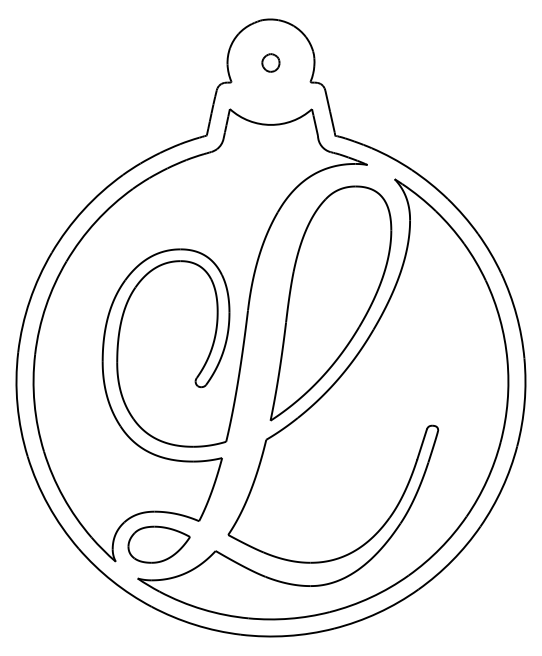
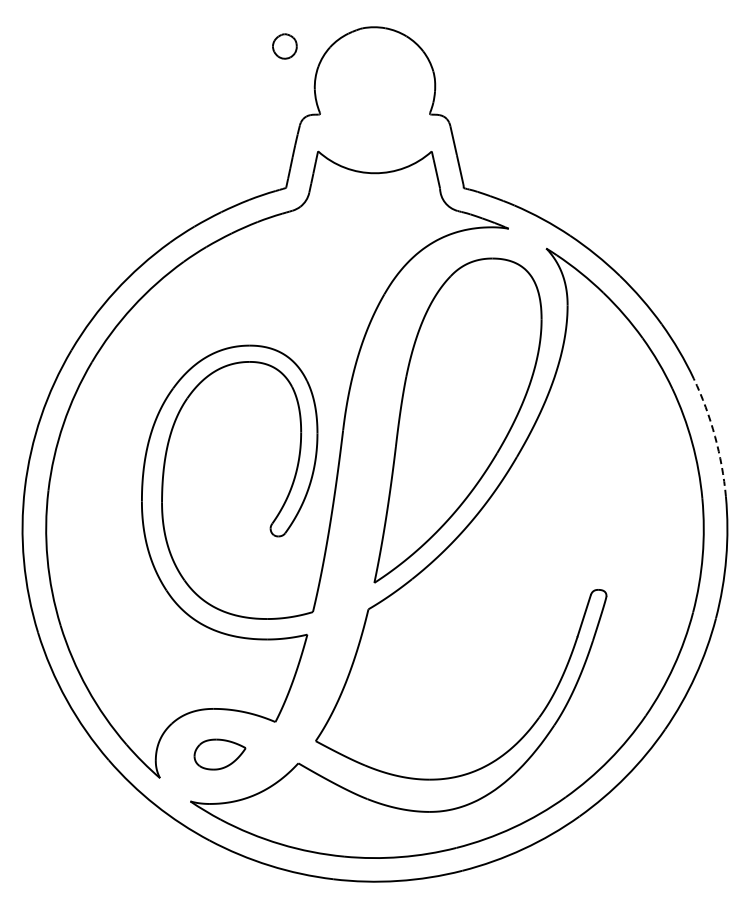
part: (270, 62) -> (284, 46), moved
arc: (516, 315) -> (715, 436), solid -> dashed
part: (158, 544) -> (219, 754), size x0.6

